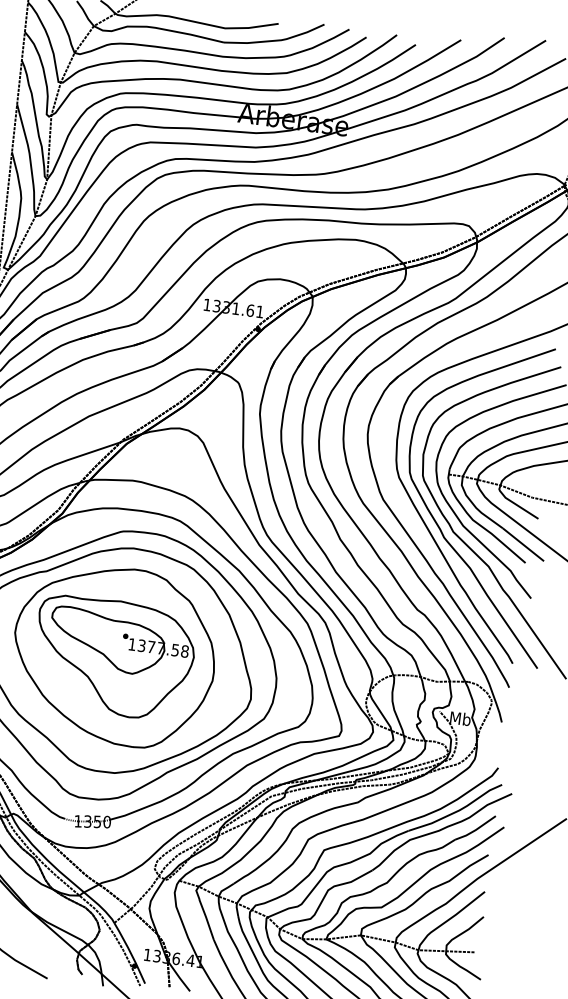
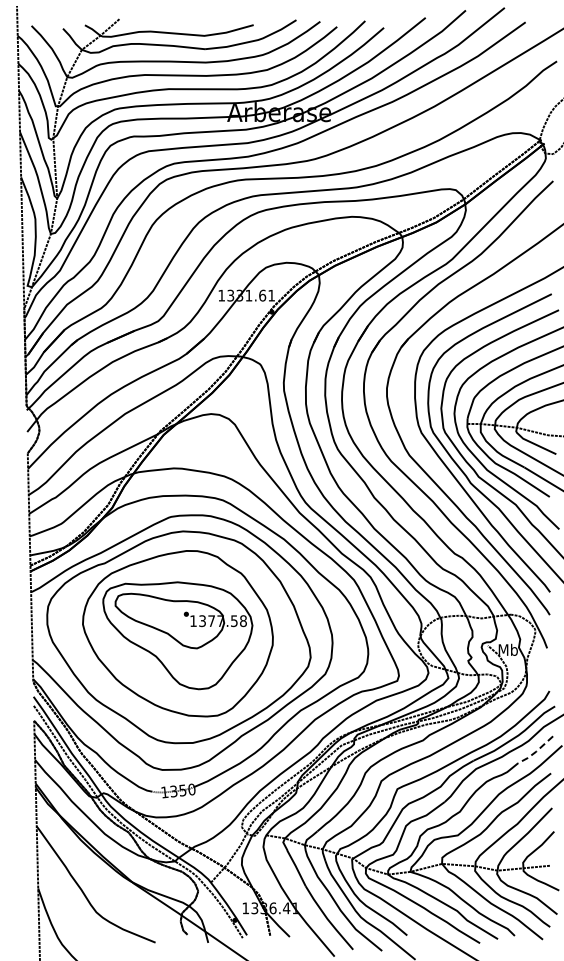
line: (476, 829) -> (536, 751), solid -> dashed

